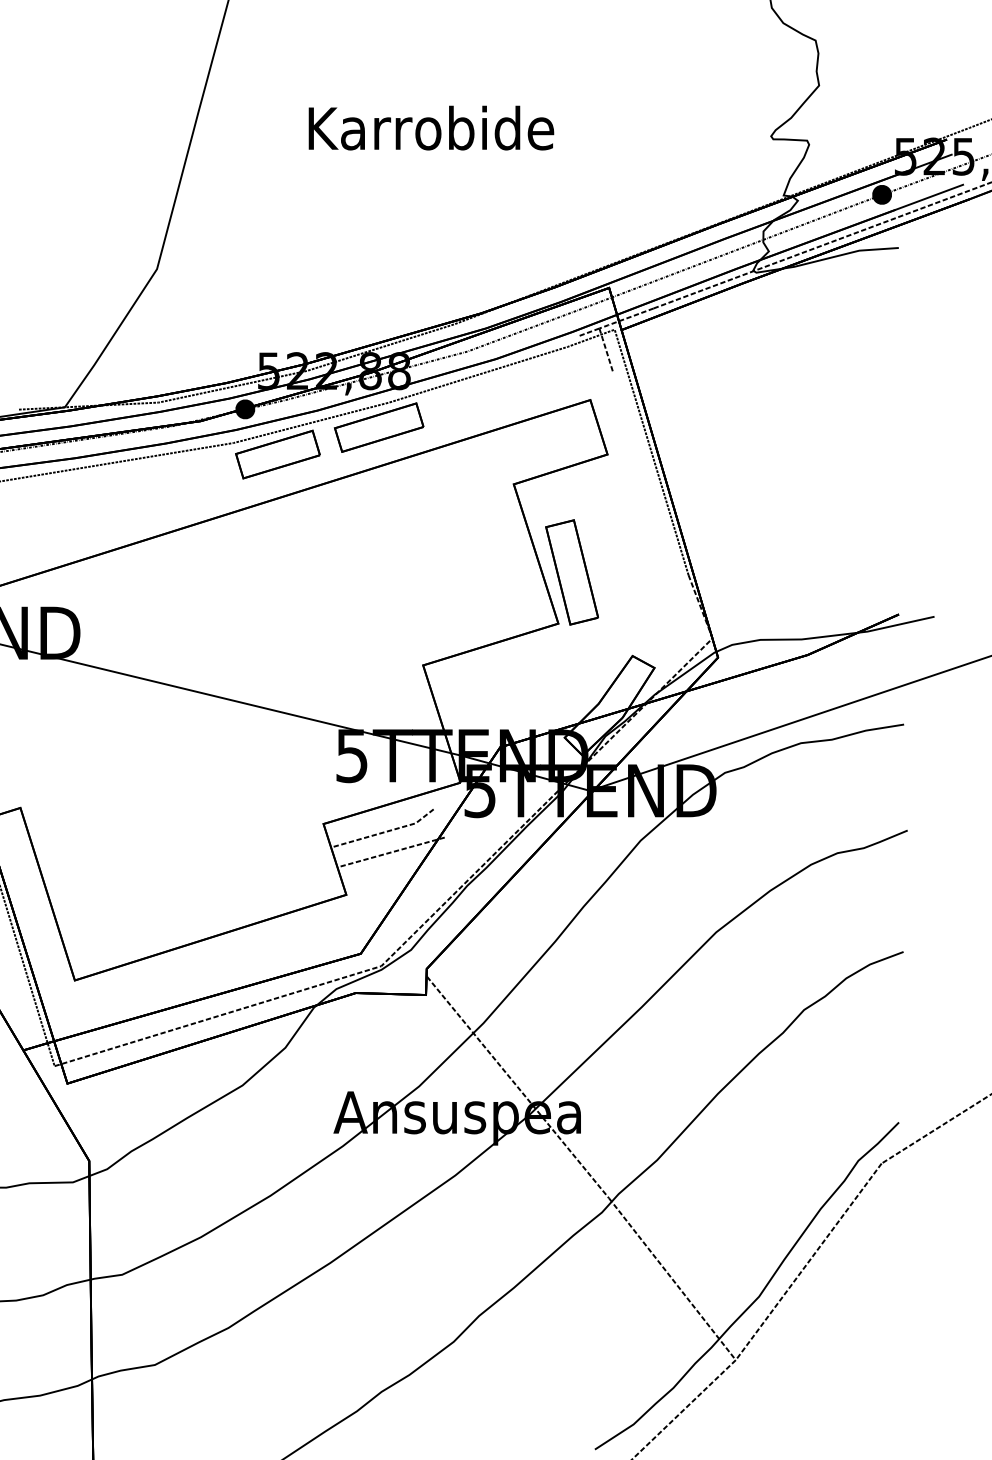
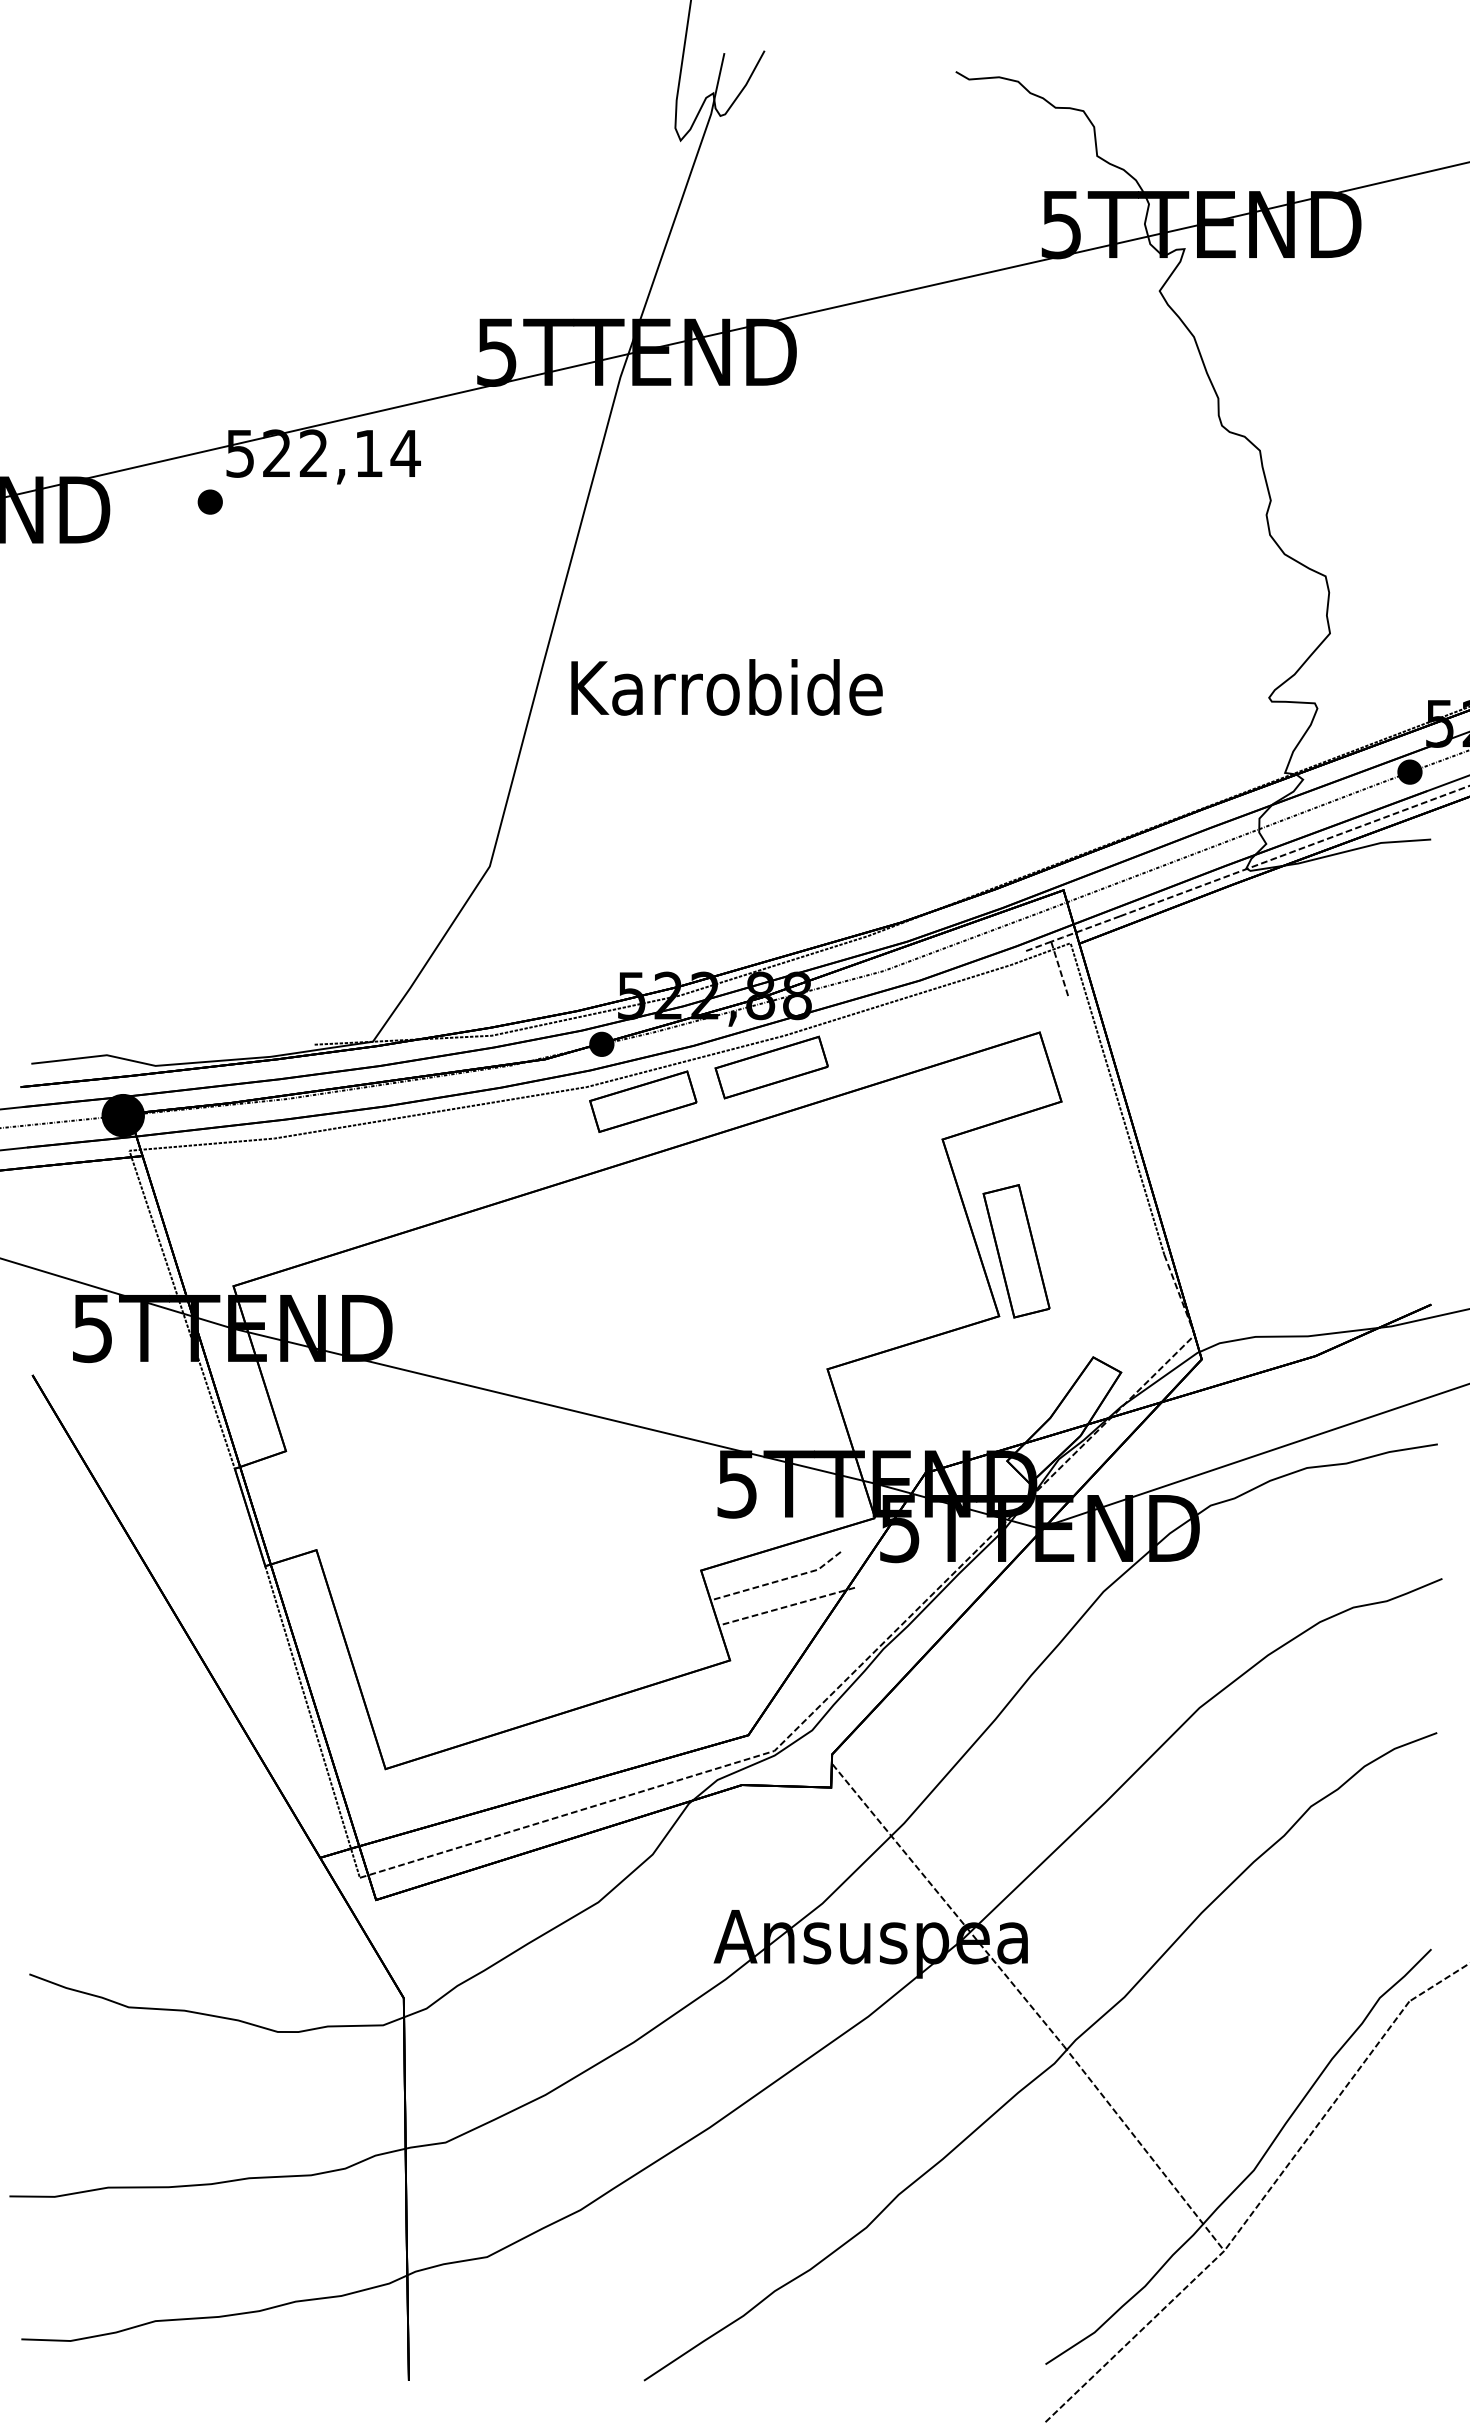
text: (431, 128) -> (726, 687), moved

